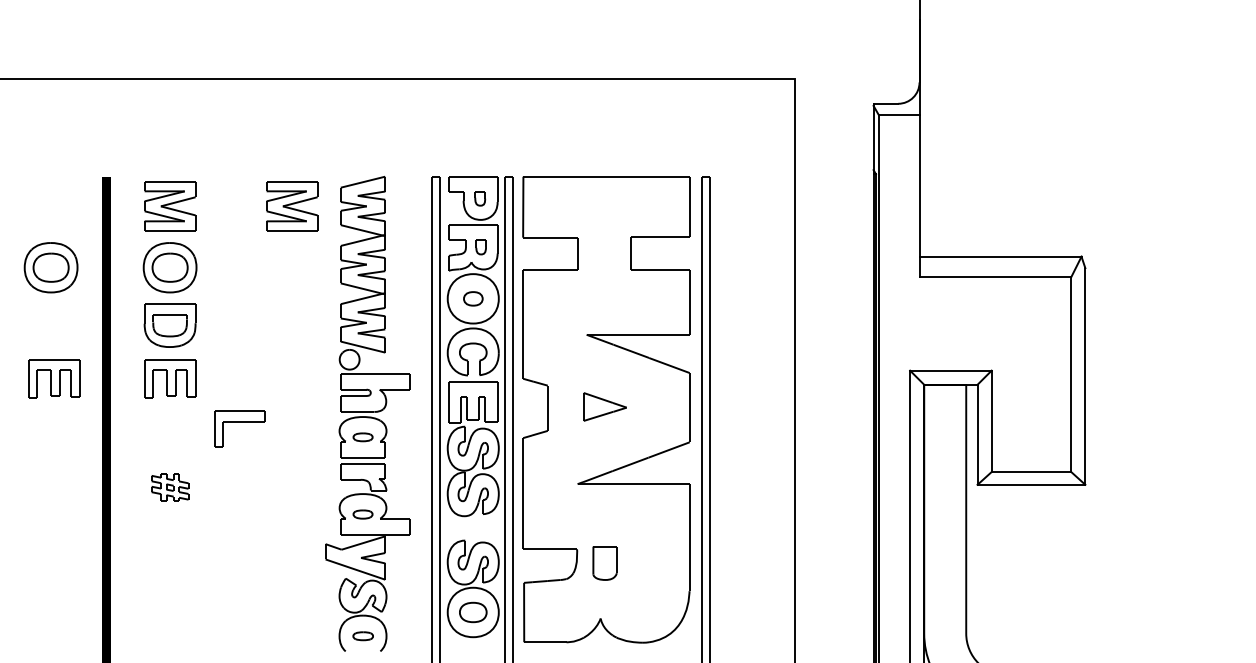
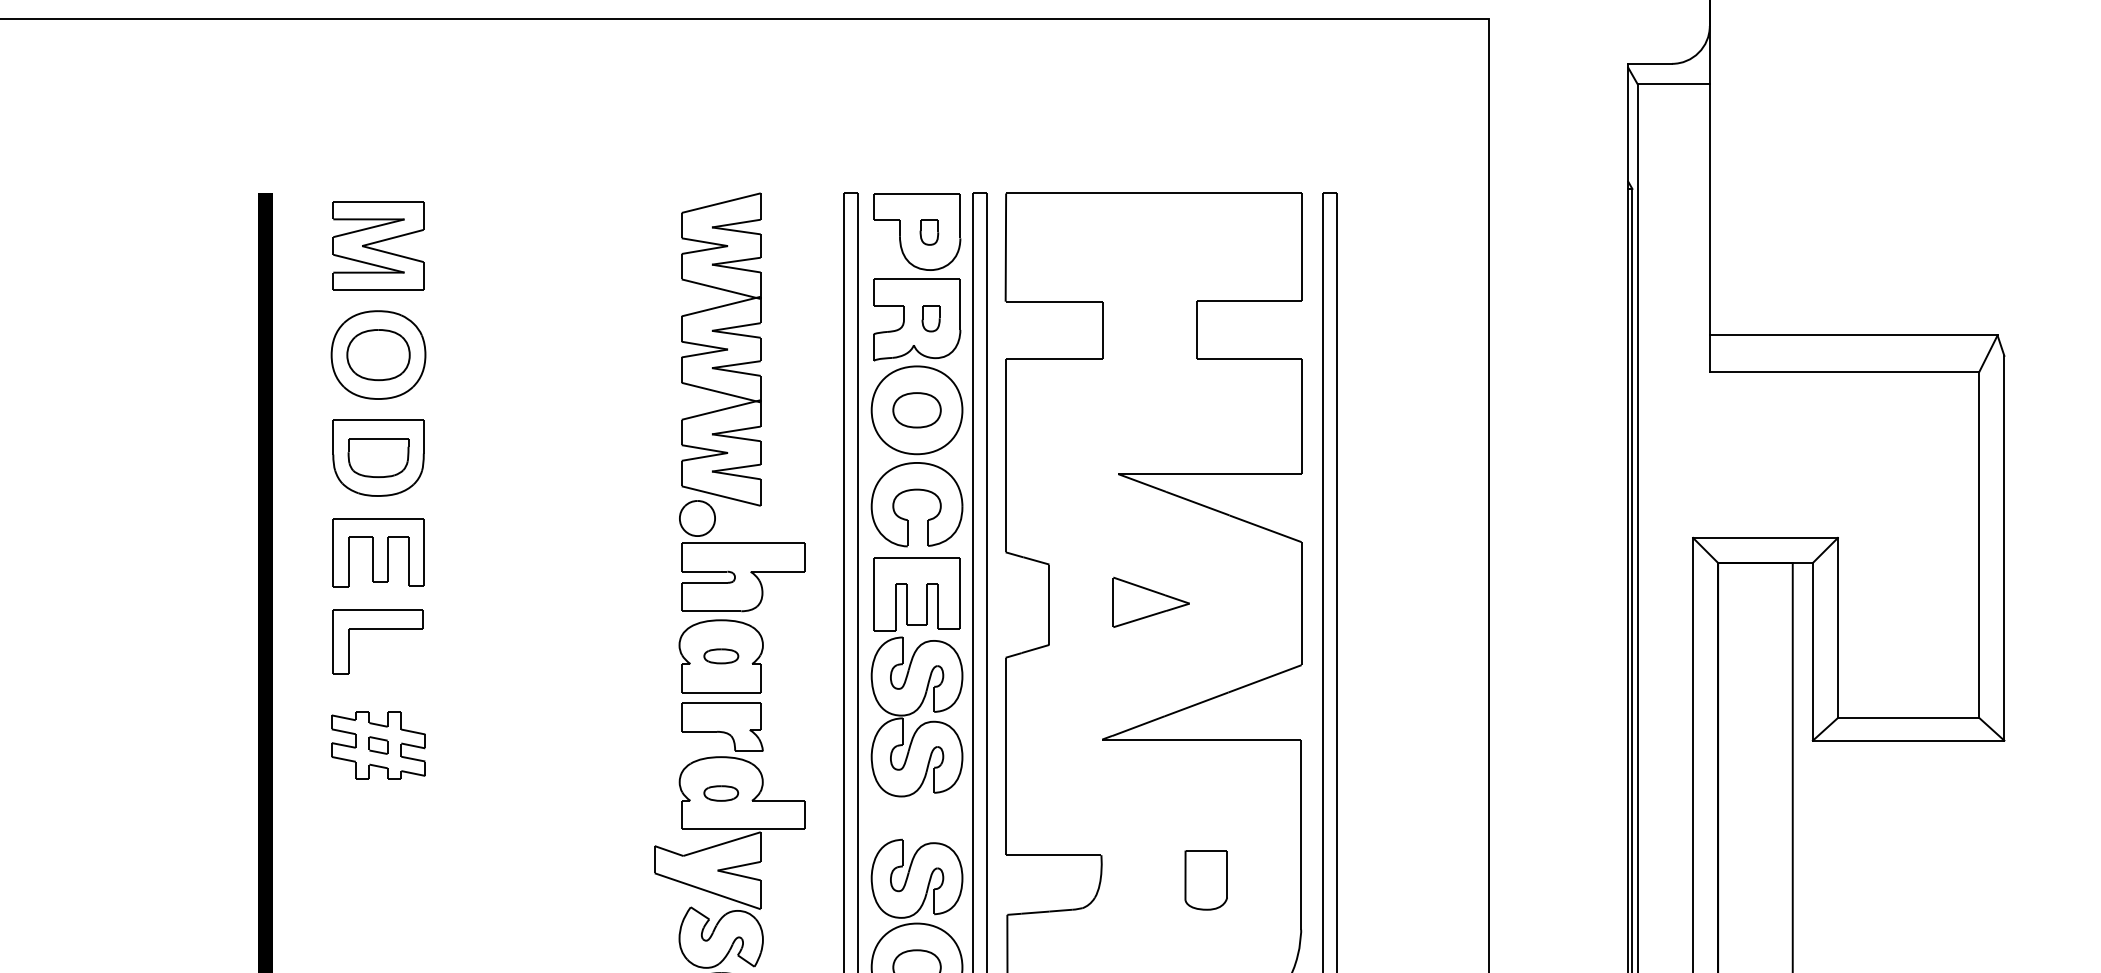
part: (292, 206) -> (595, 246), removed
part: (50, 267) -> (166, 354), removed
part: (473, 298) -> (917, 409), size x1.43
part: (54, 378) -> (173, 551), removed
part: (239, 428) -> (377, 640), moved
part: (169, 487) -> (377, 745), size x1.43
part: (604, 563) -> (1205, 880), moved

